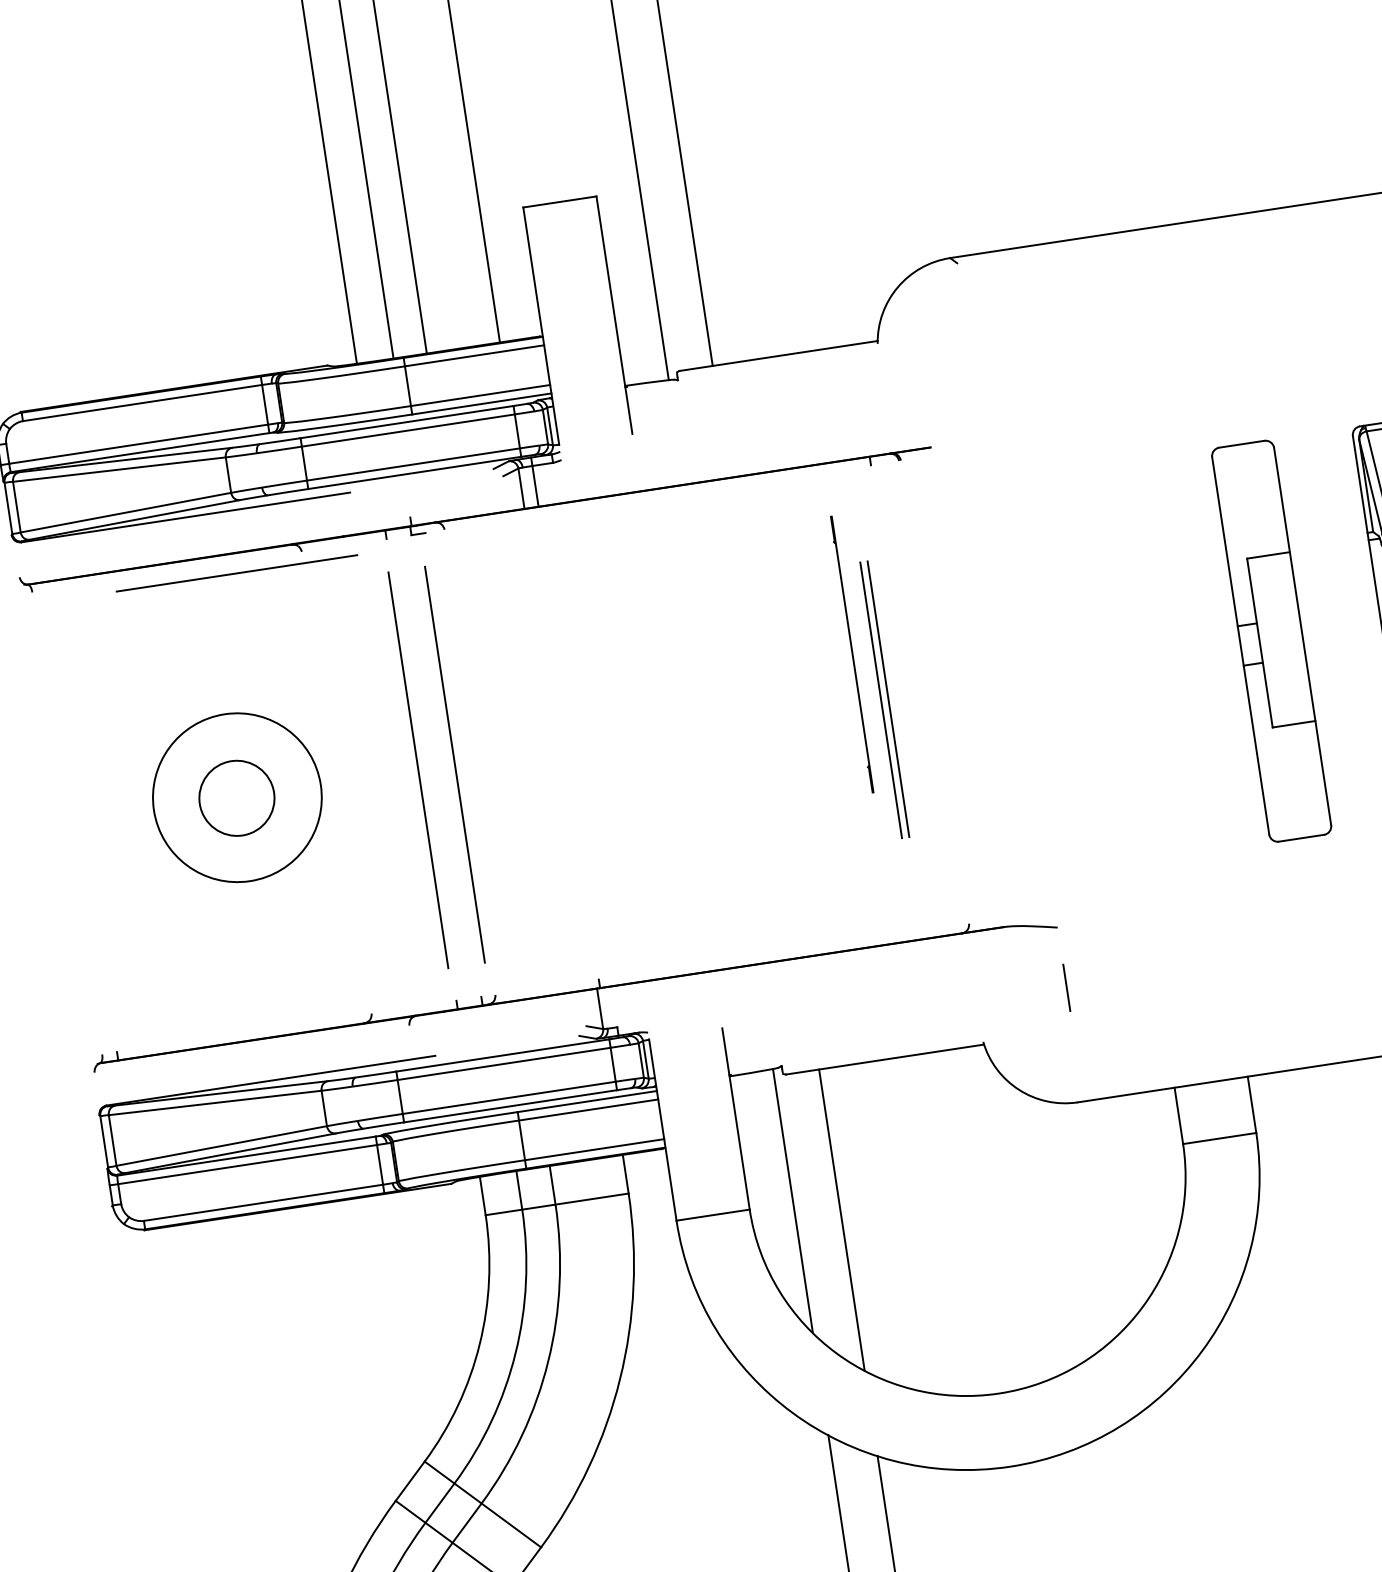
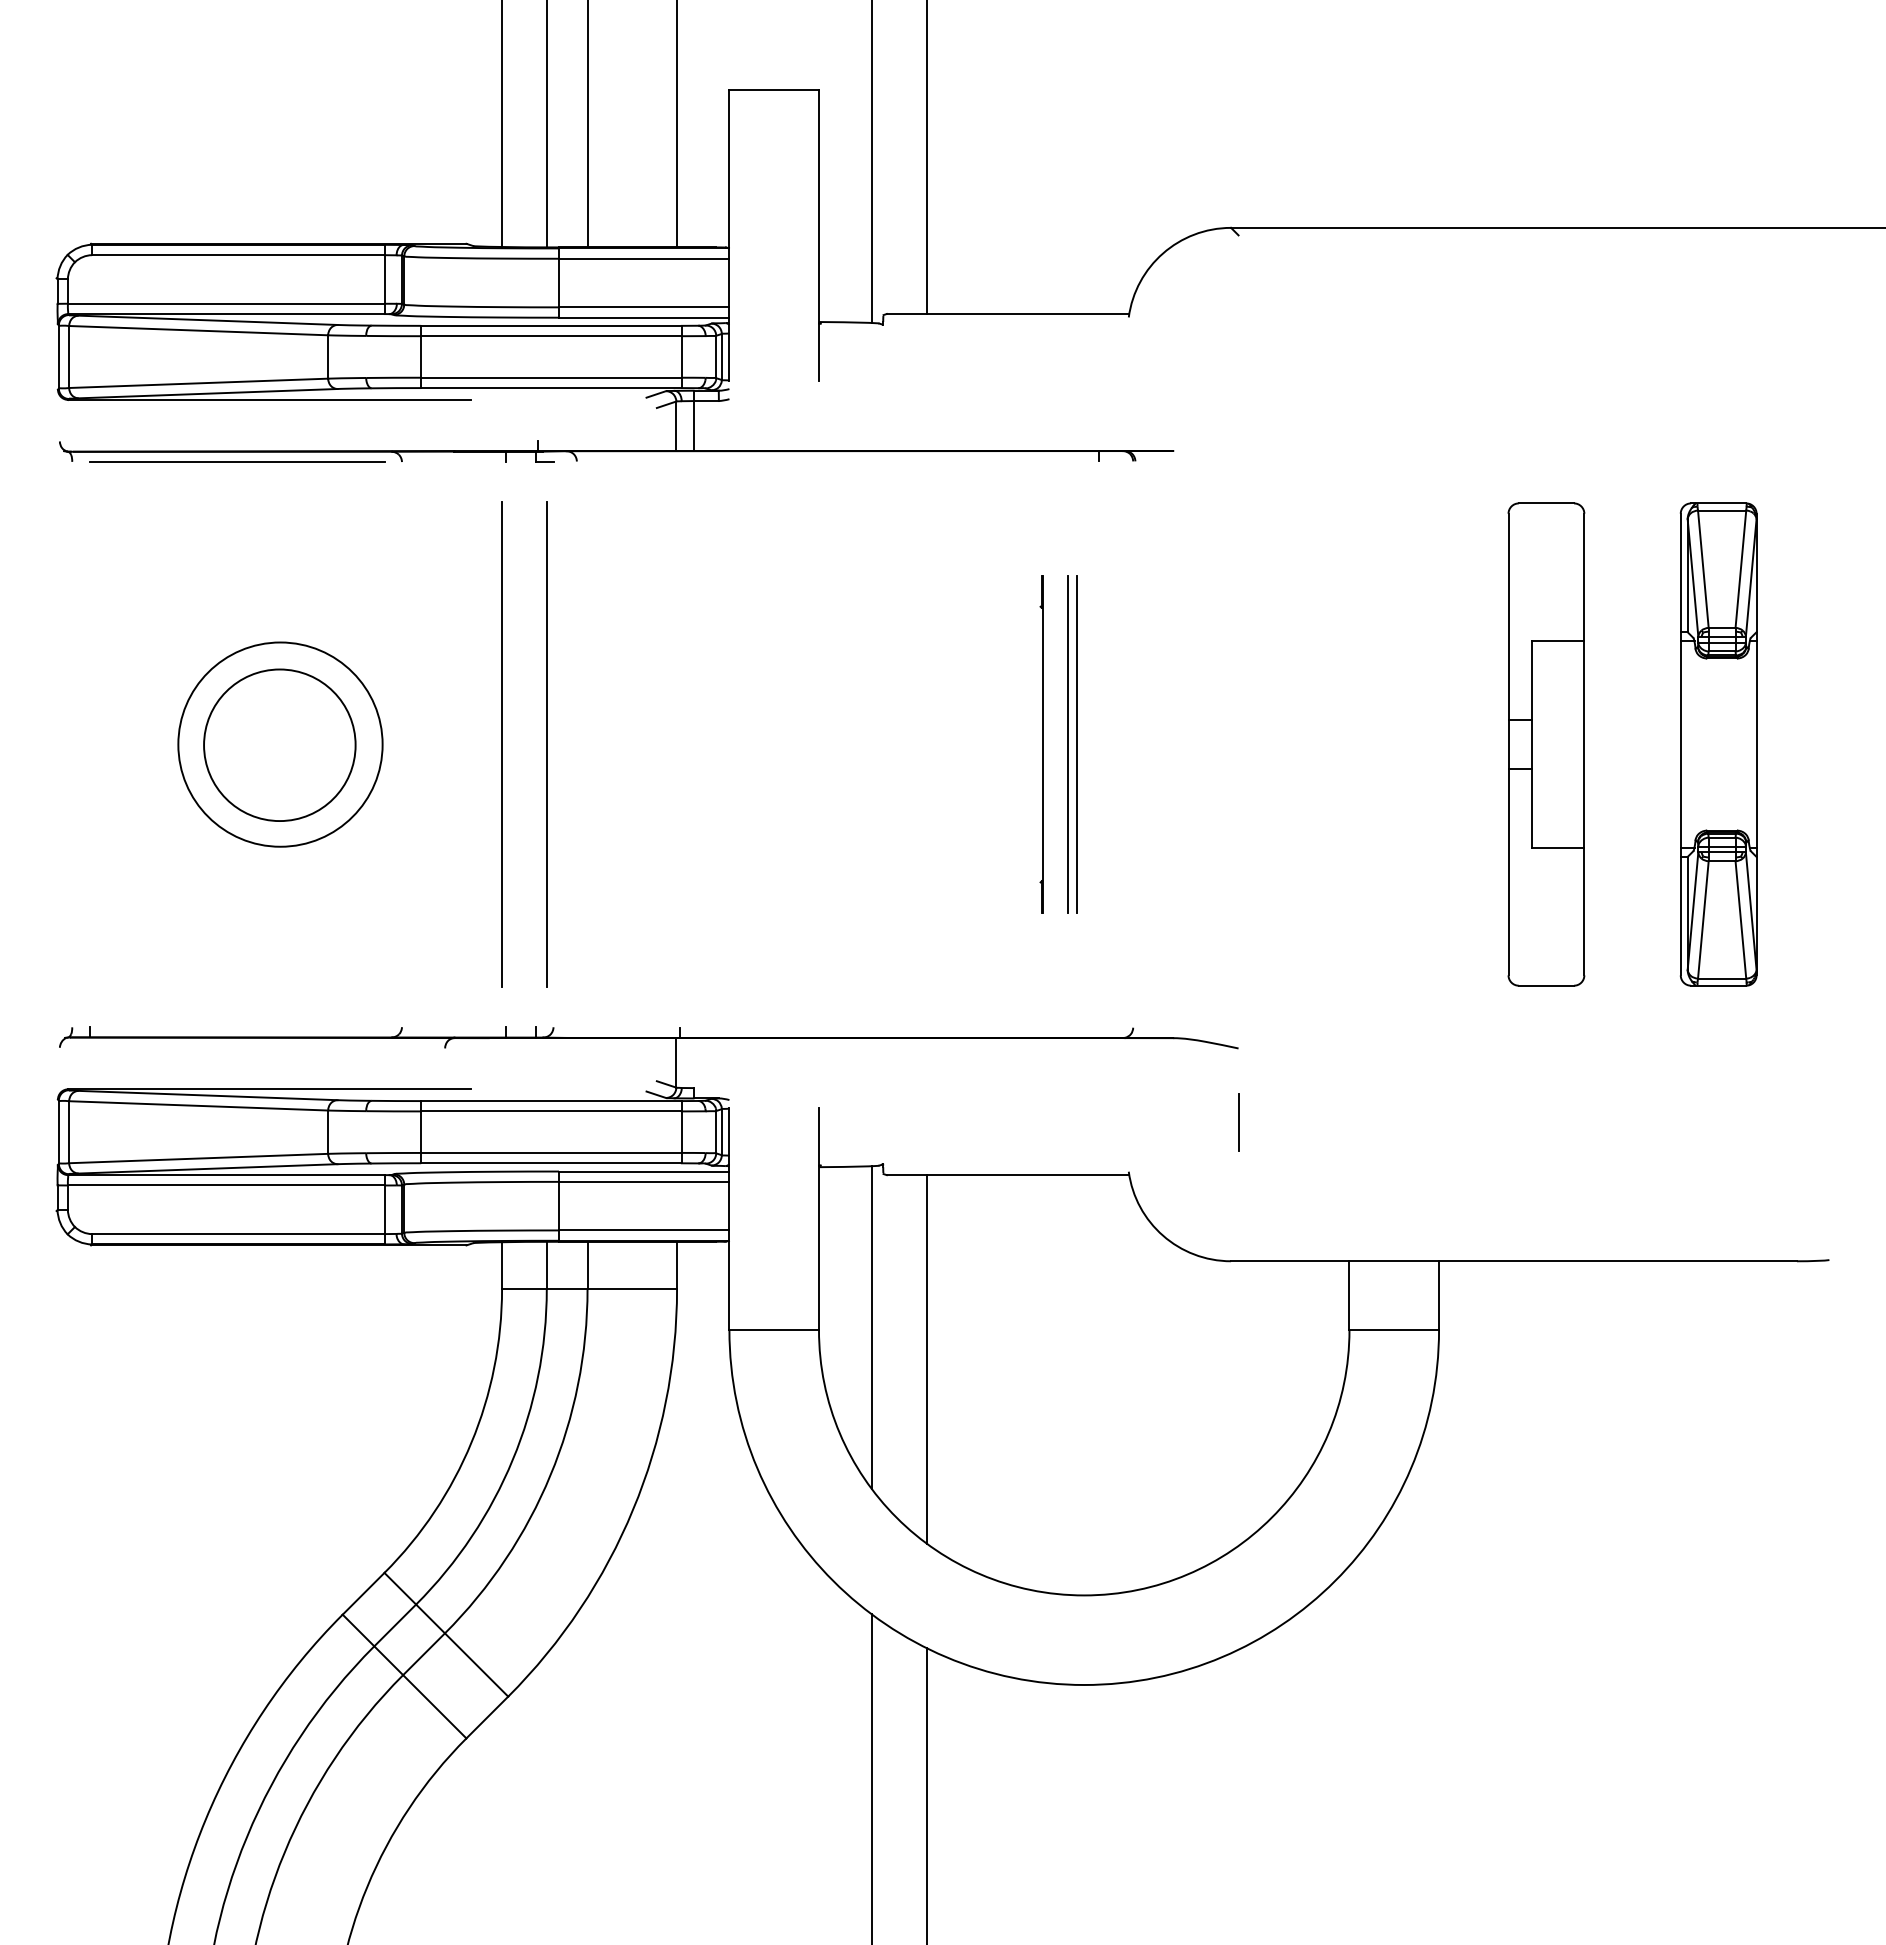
line: (236, 572) -> (237, 461), moved
part: (851, 654) -> (1041, 744), moved
circle: (236, 798) -> (279, 745), size x1.67

